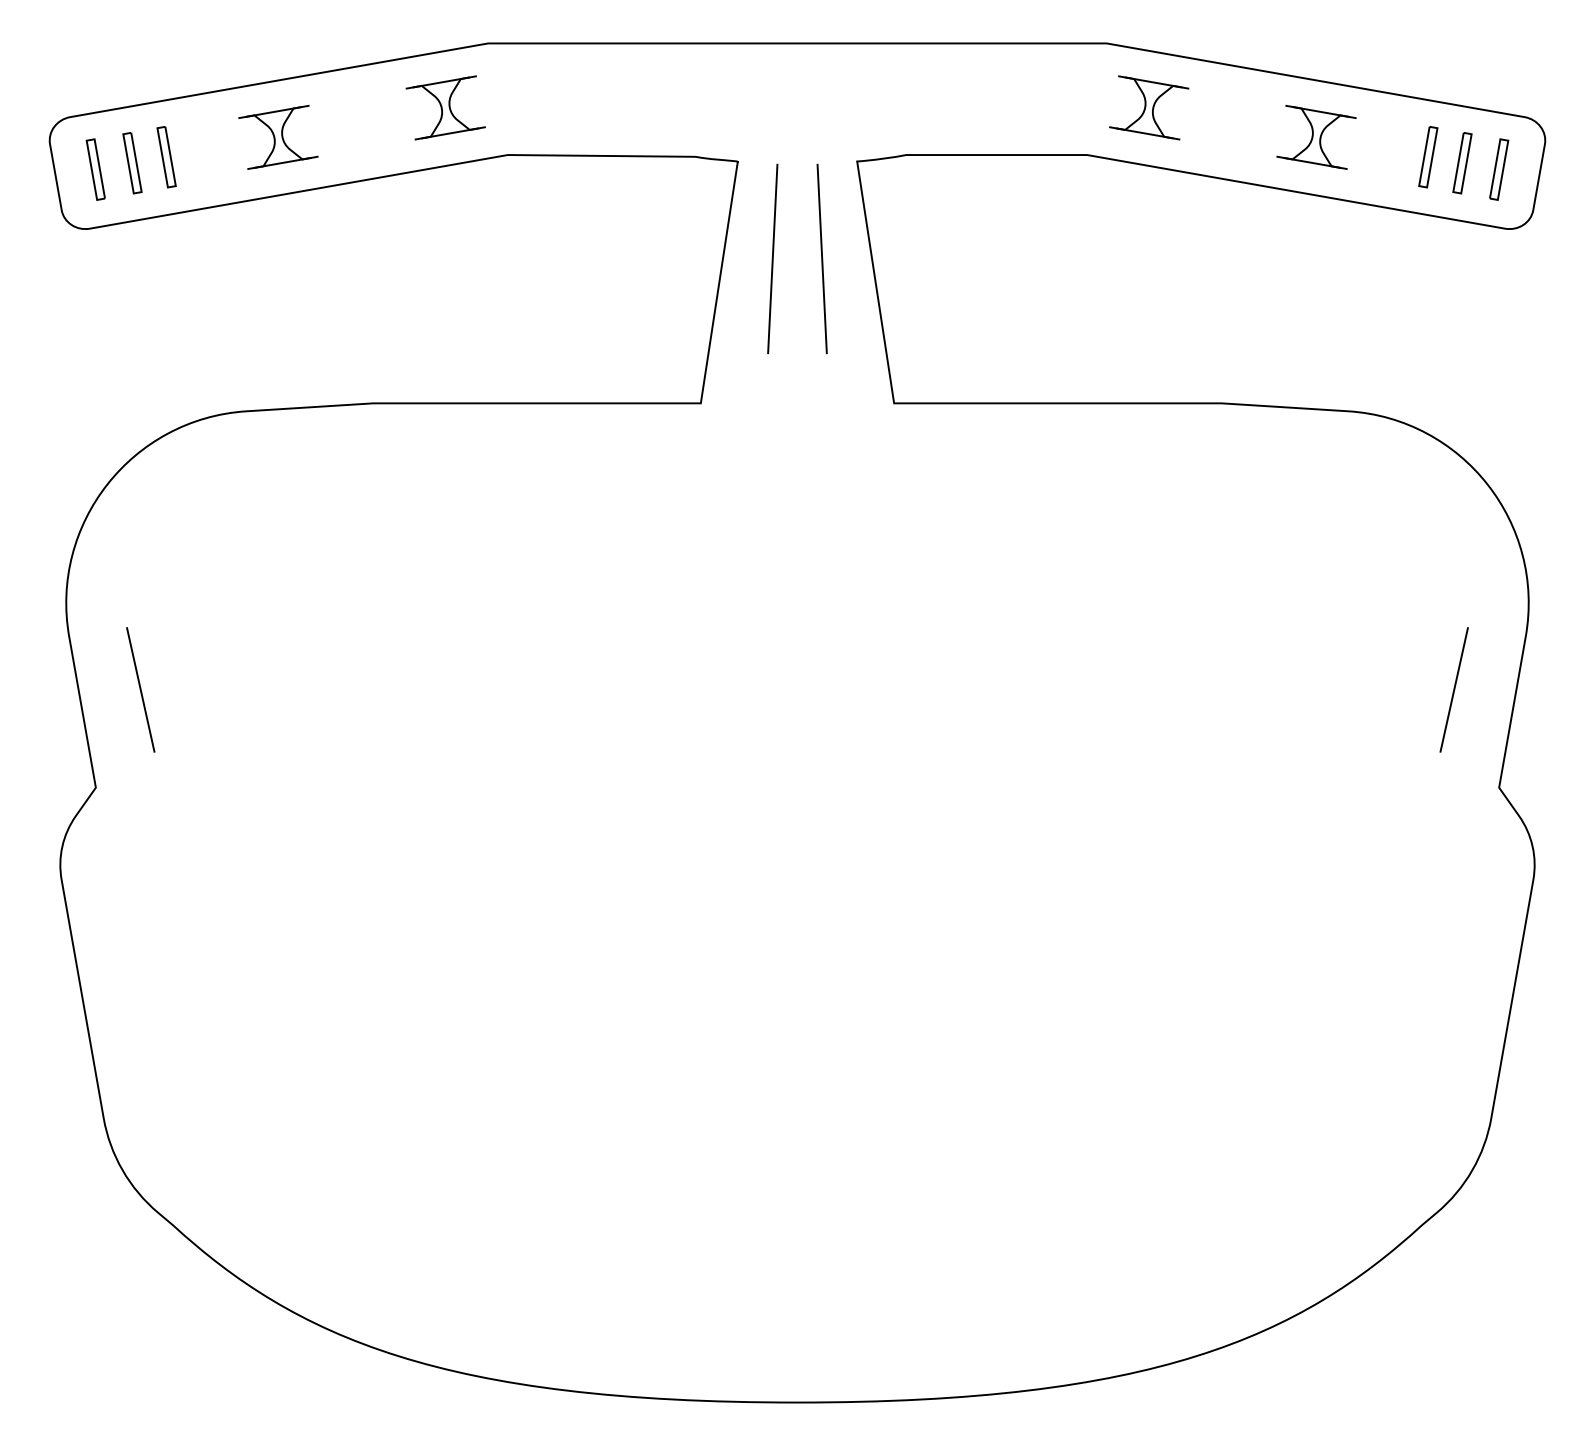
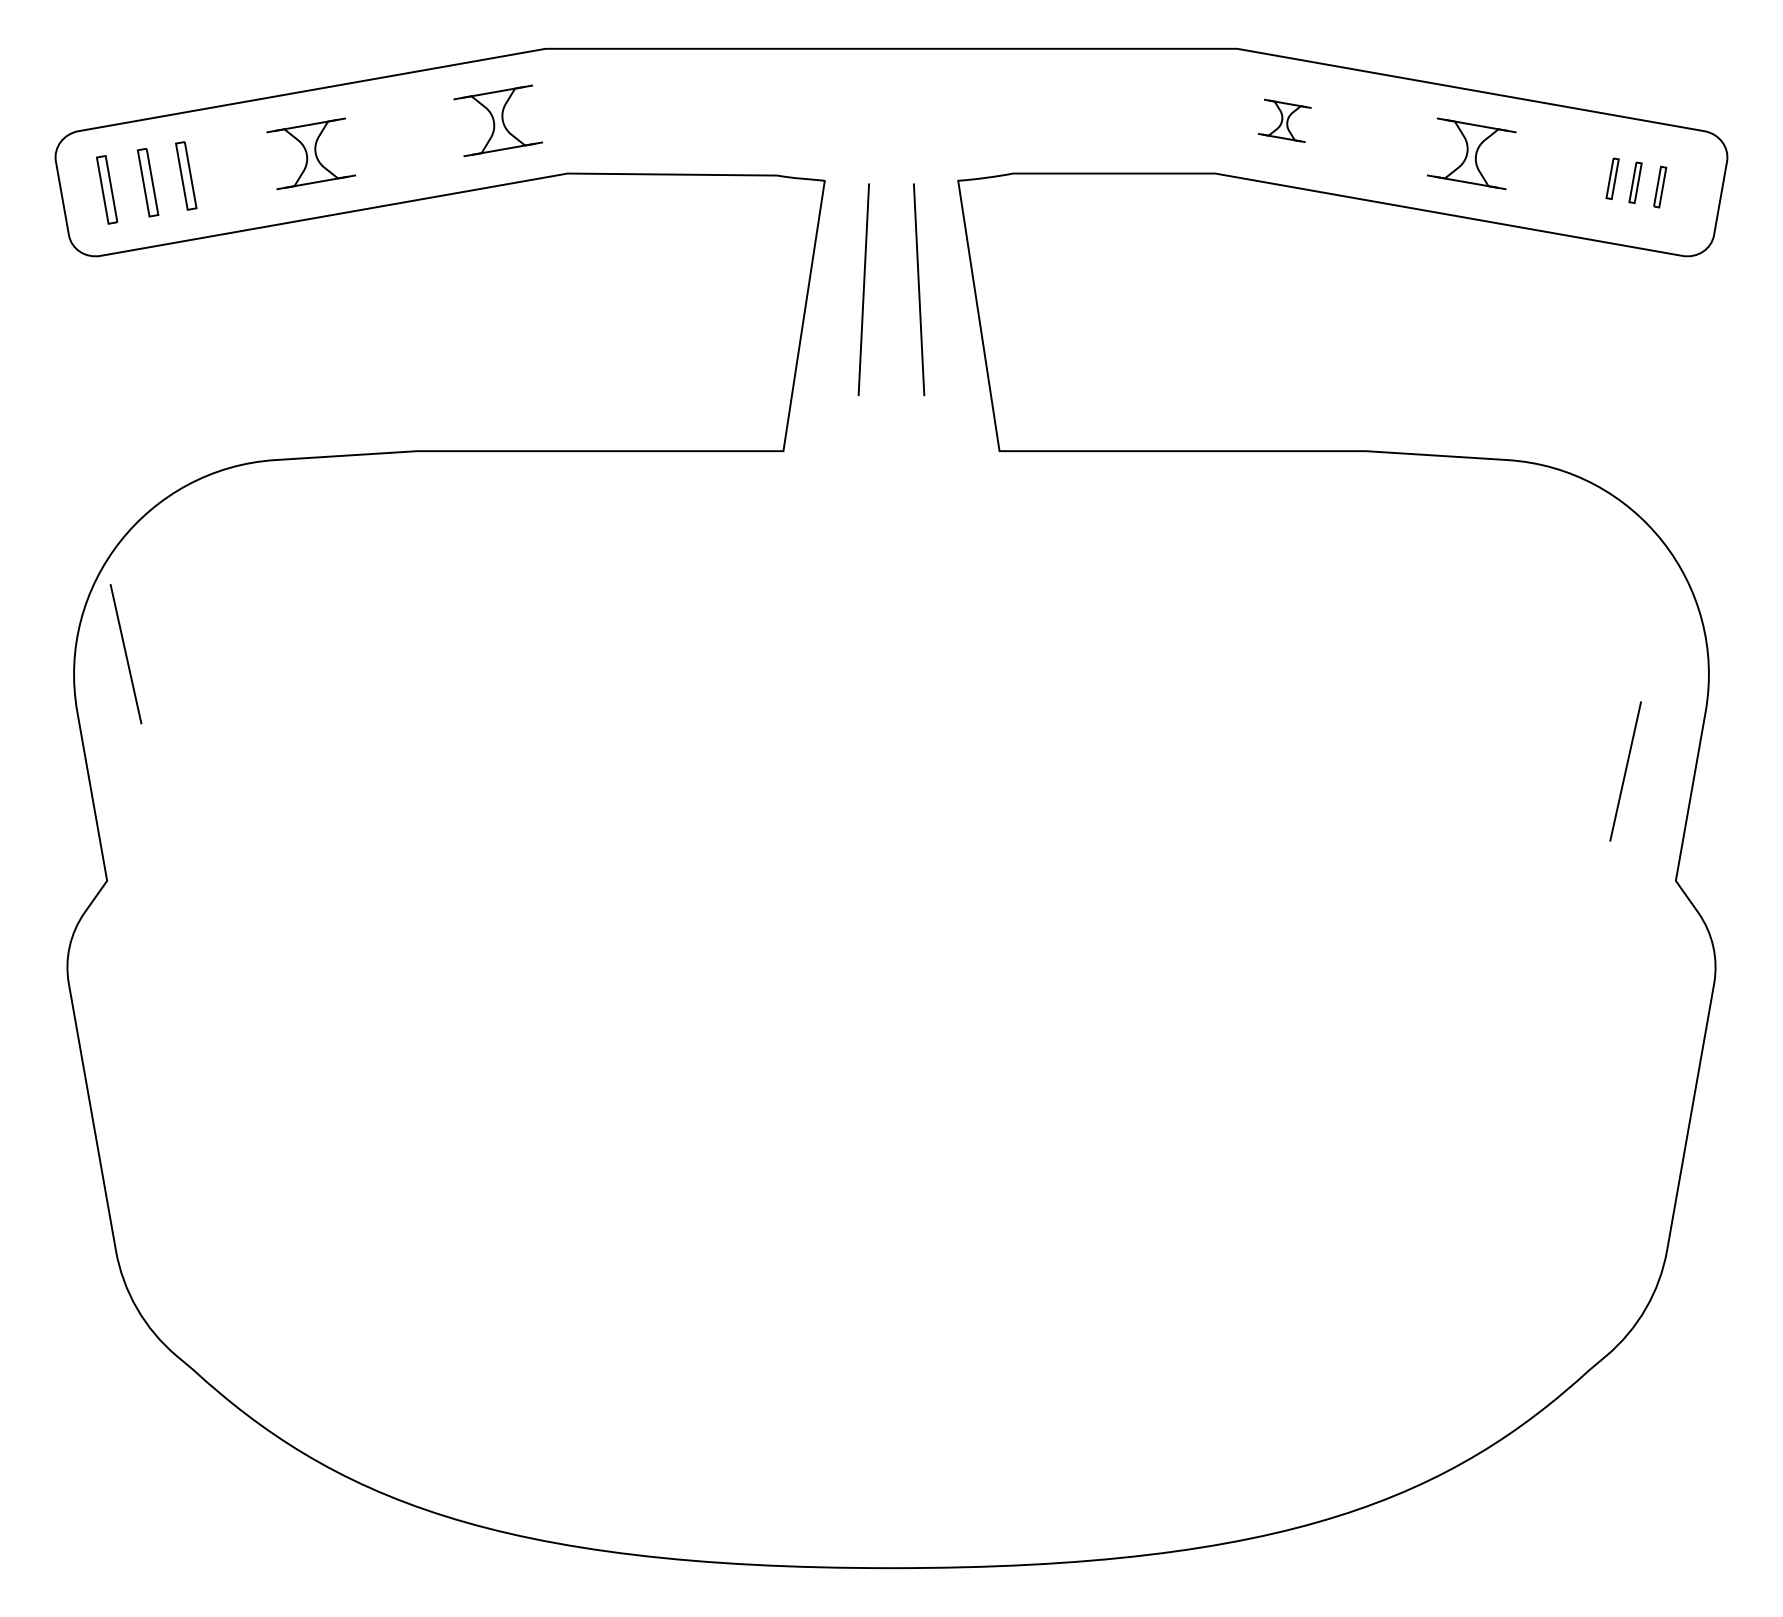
part: (1149, 107) -> (1285, 120), size x0.6
part: (1463, 163) -> (1636, 183), size x0.6
line: (140, 689) -> (125, 653), moved

